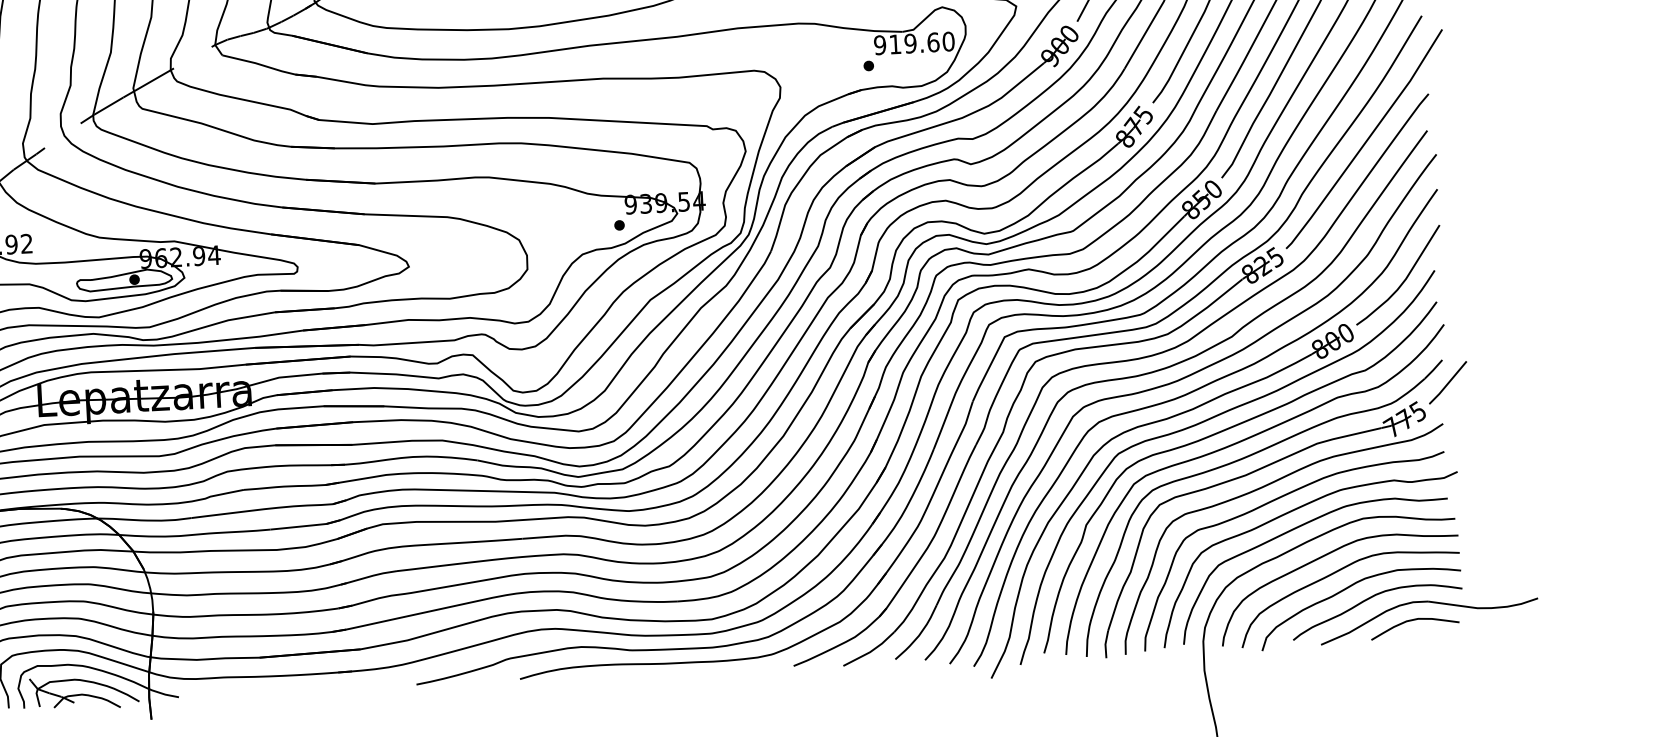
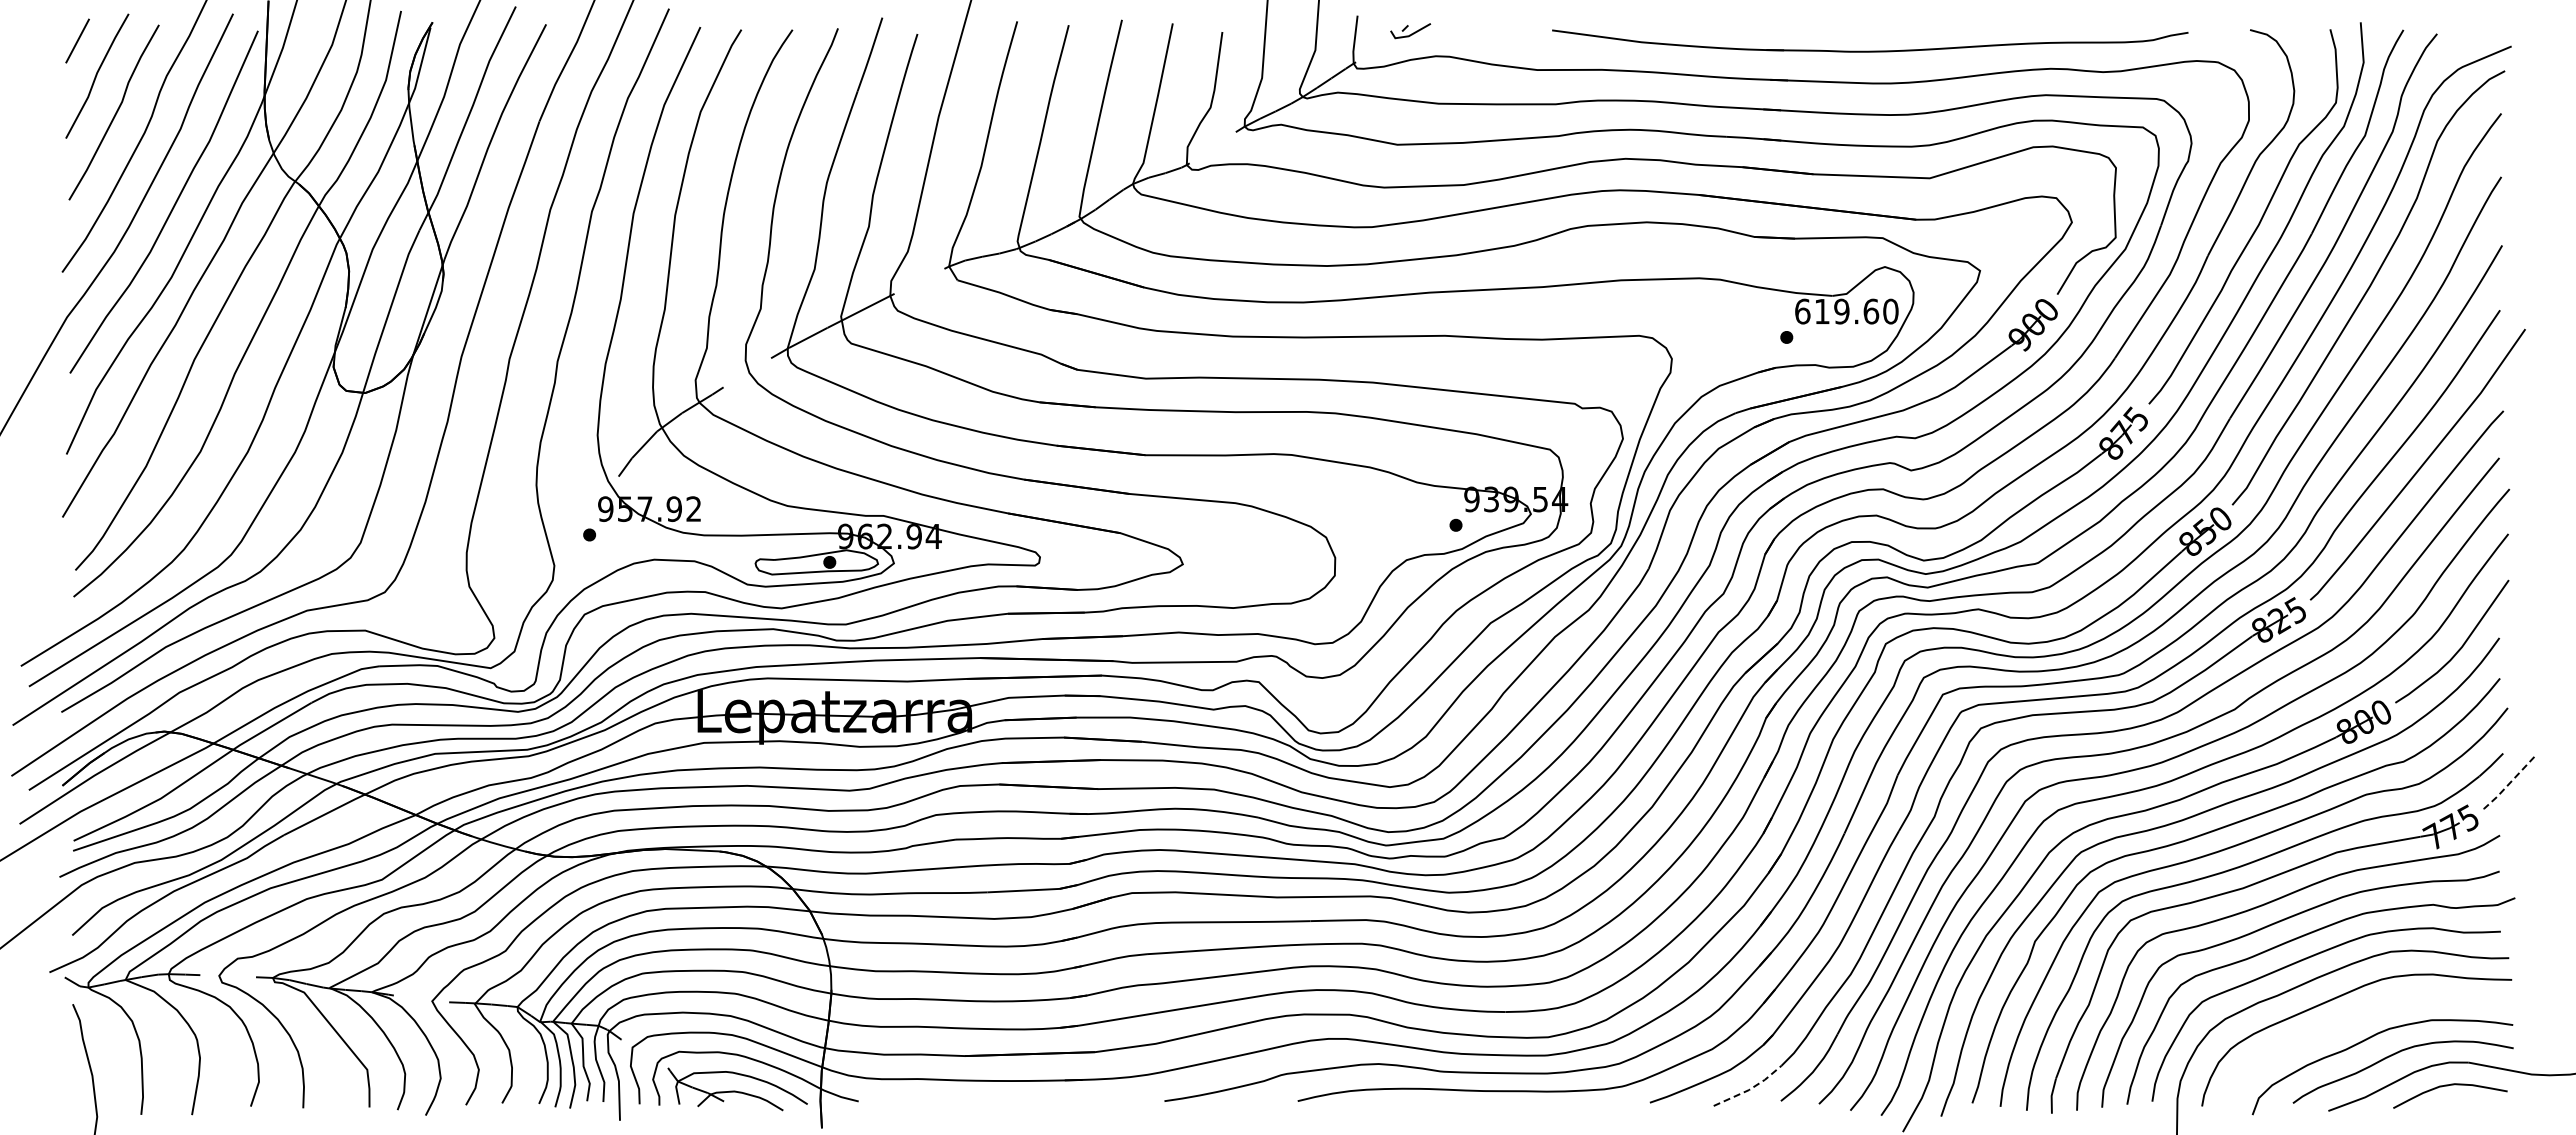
text: (879, 45) -> (1802, 311), 919.60 -> 619.60
line: (1447, 383) -> (2508, 784), solid -> dashed
curve: (1338, 571) -> (2355, 1018), removed
line: (870, 651) -> (1749, 1089), solid -> dashed

